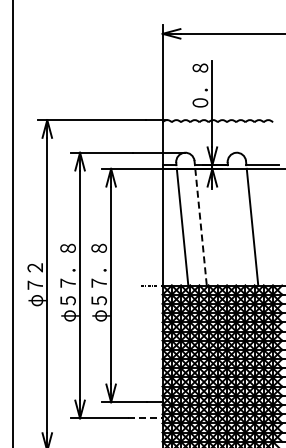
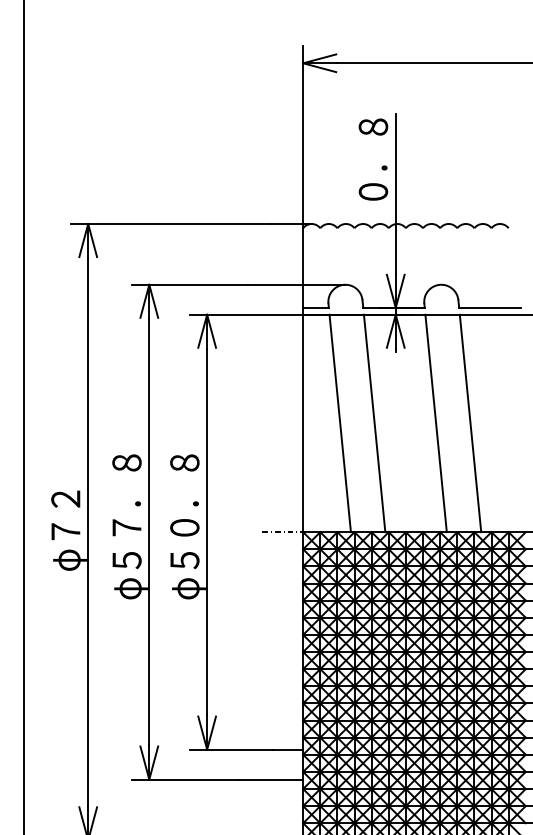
line: (233, 226) -> (435, 422), added
line: (201, 227) -> (375, 424), dashed -> solid
text: (98, 282) -> (183, 526), φ５７．８ -> φ５０．８
line: (145, 418) -> (271, 779), dashed -> solid

